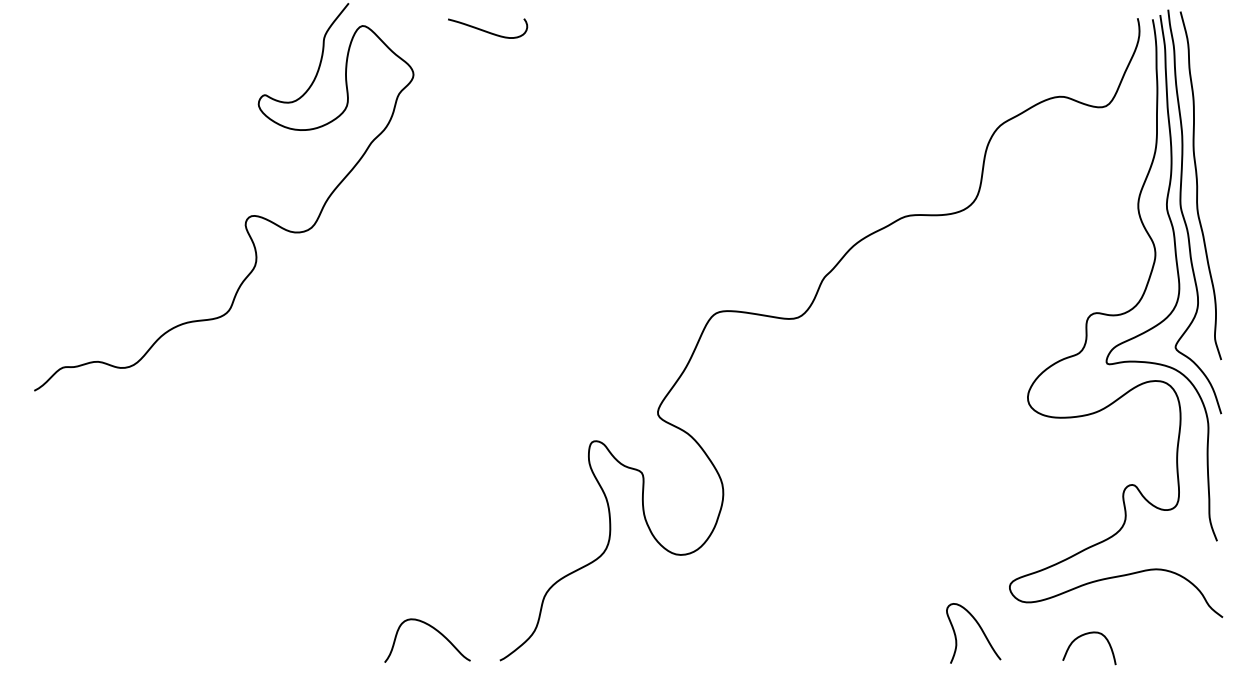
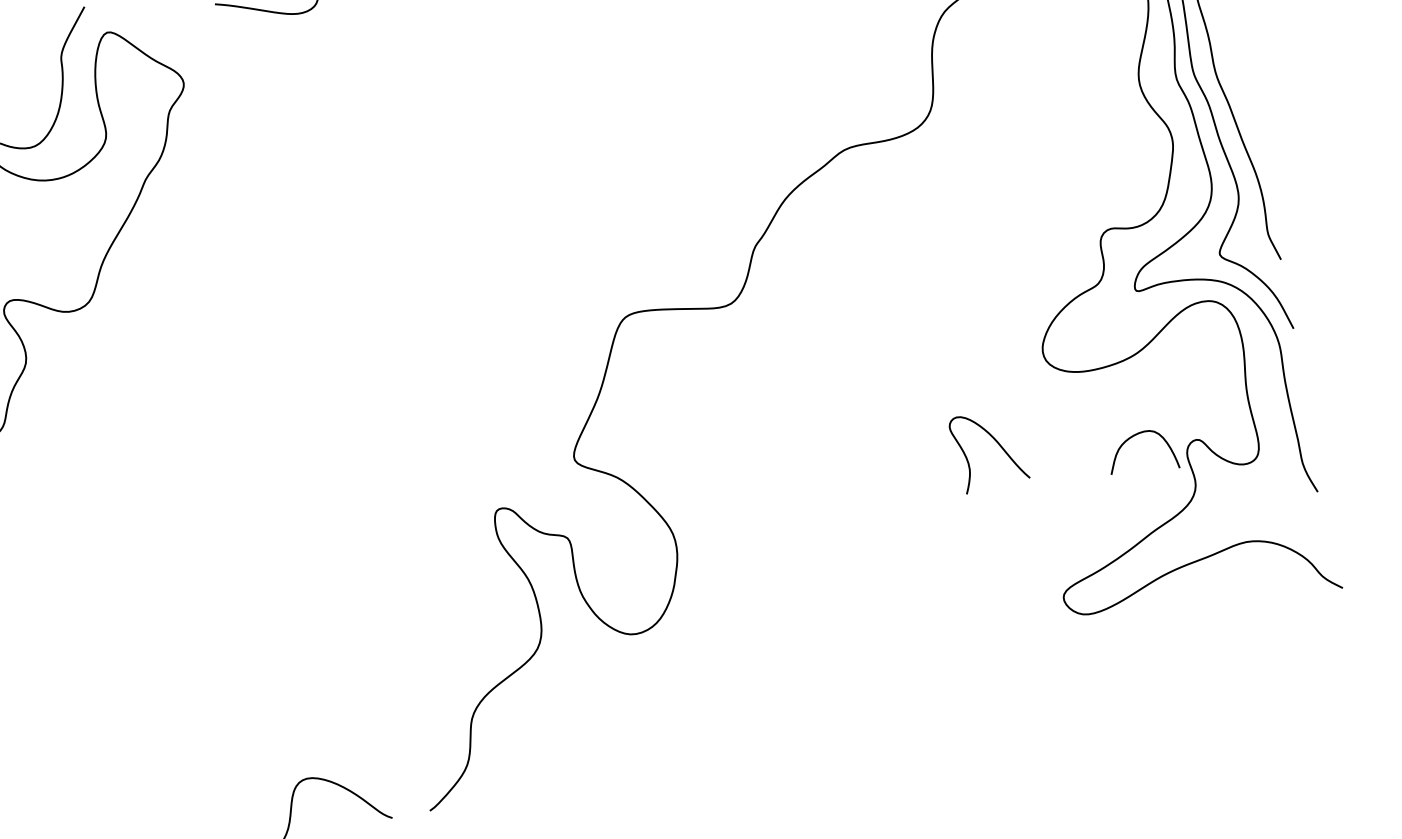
curve: (980, 629) -> (996, 443), moved
curve: (1082, 636) -> (1130, 439), moved

